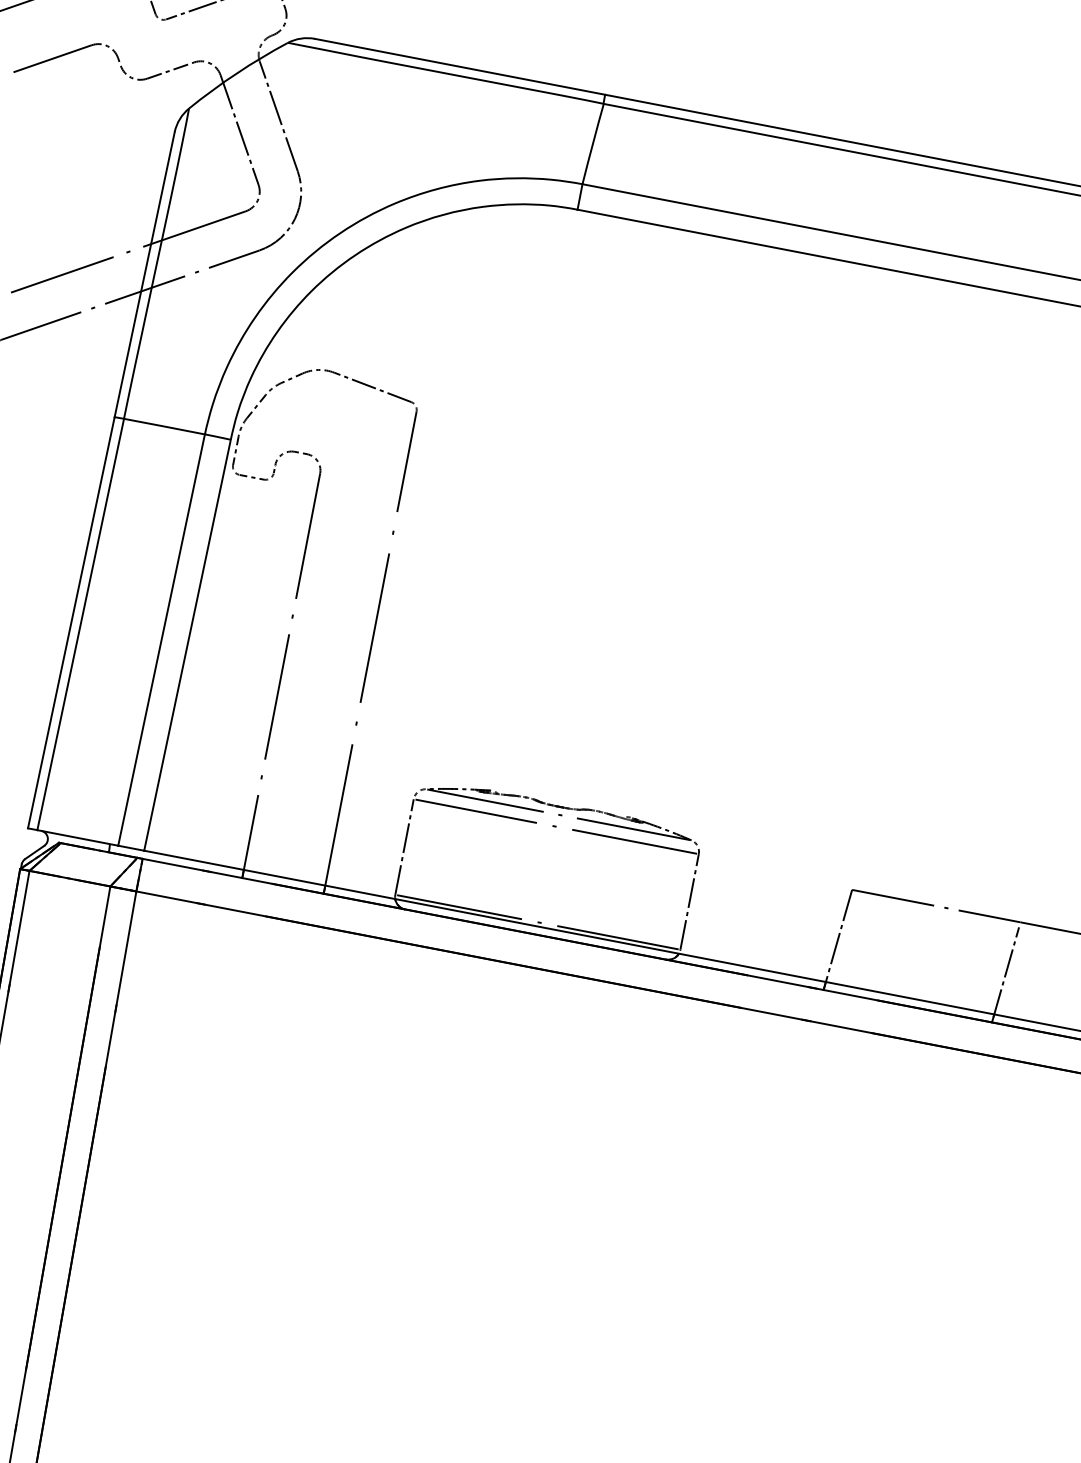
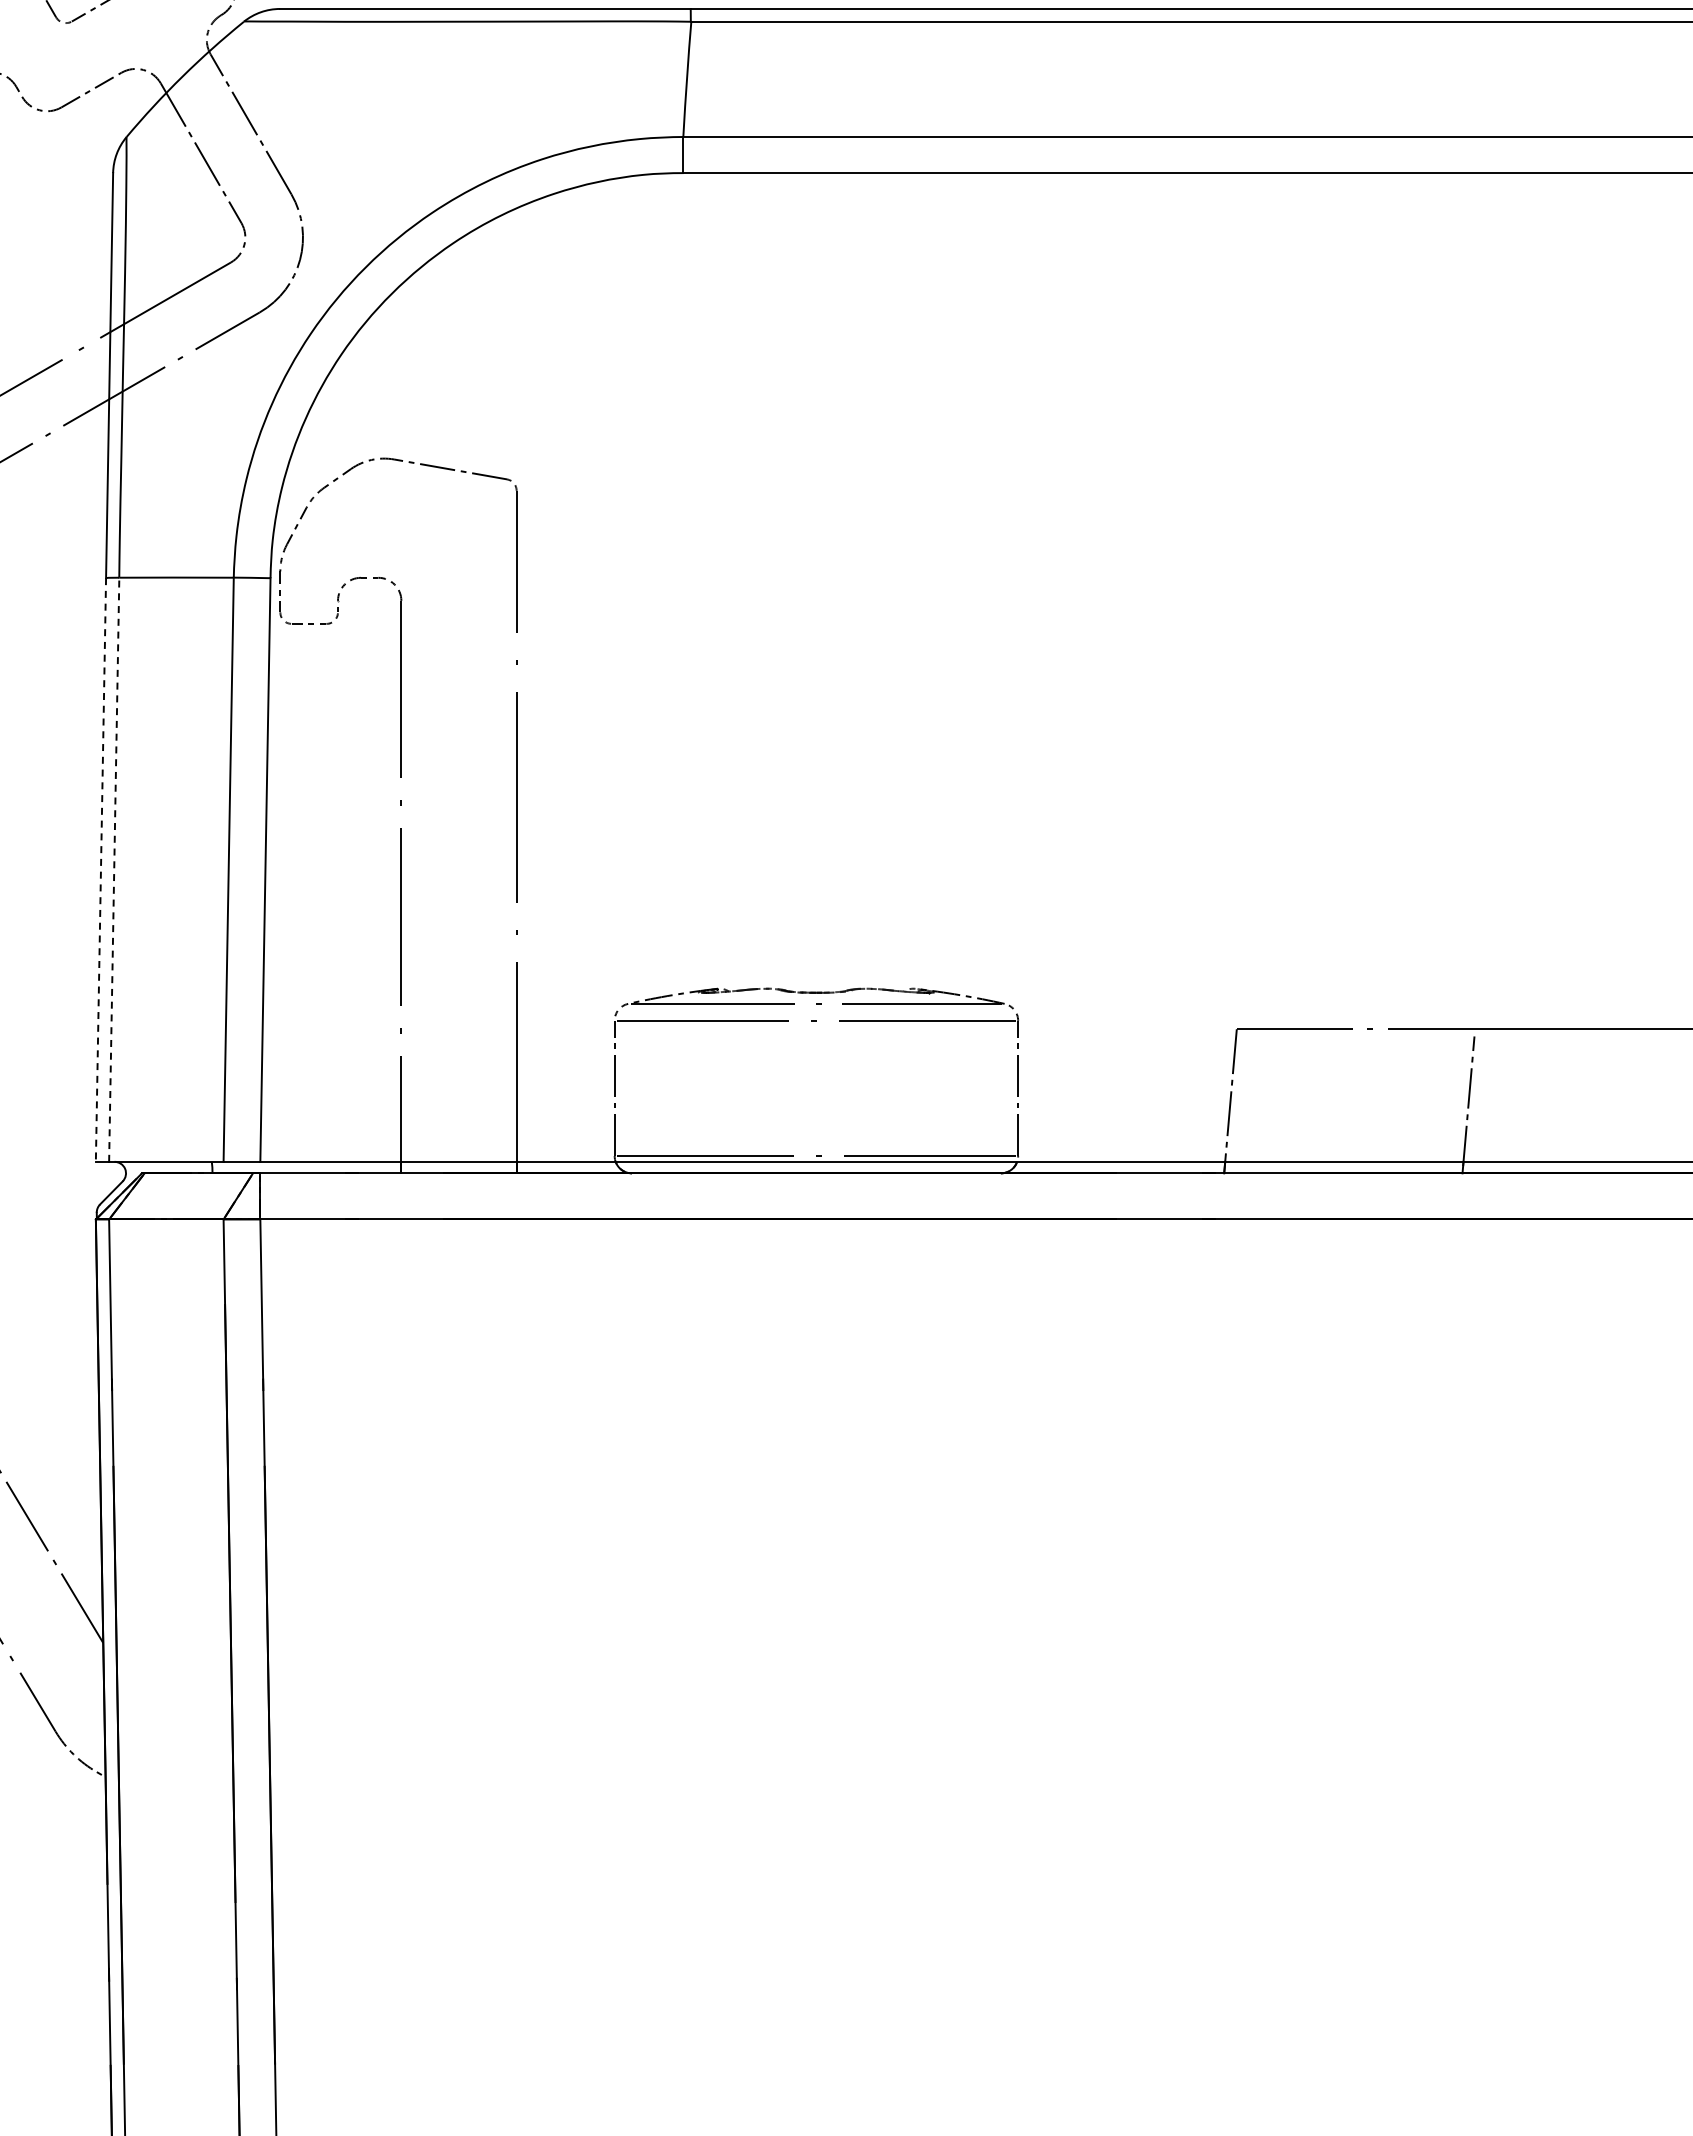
line: (71, 622) -> (100, 869), solid -> dashed
line: (80, 624) -> (114, 869), solid -> dashed

